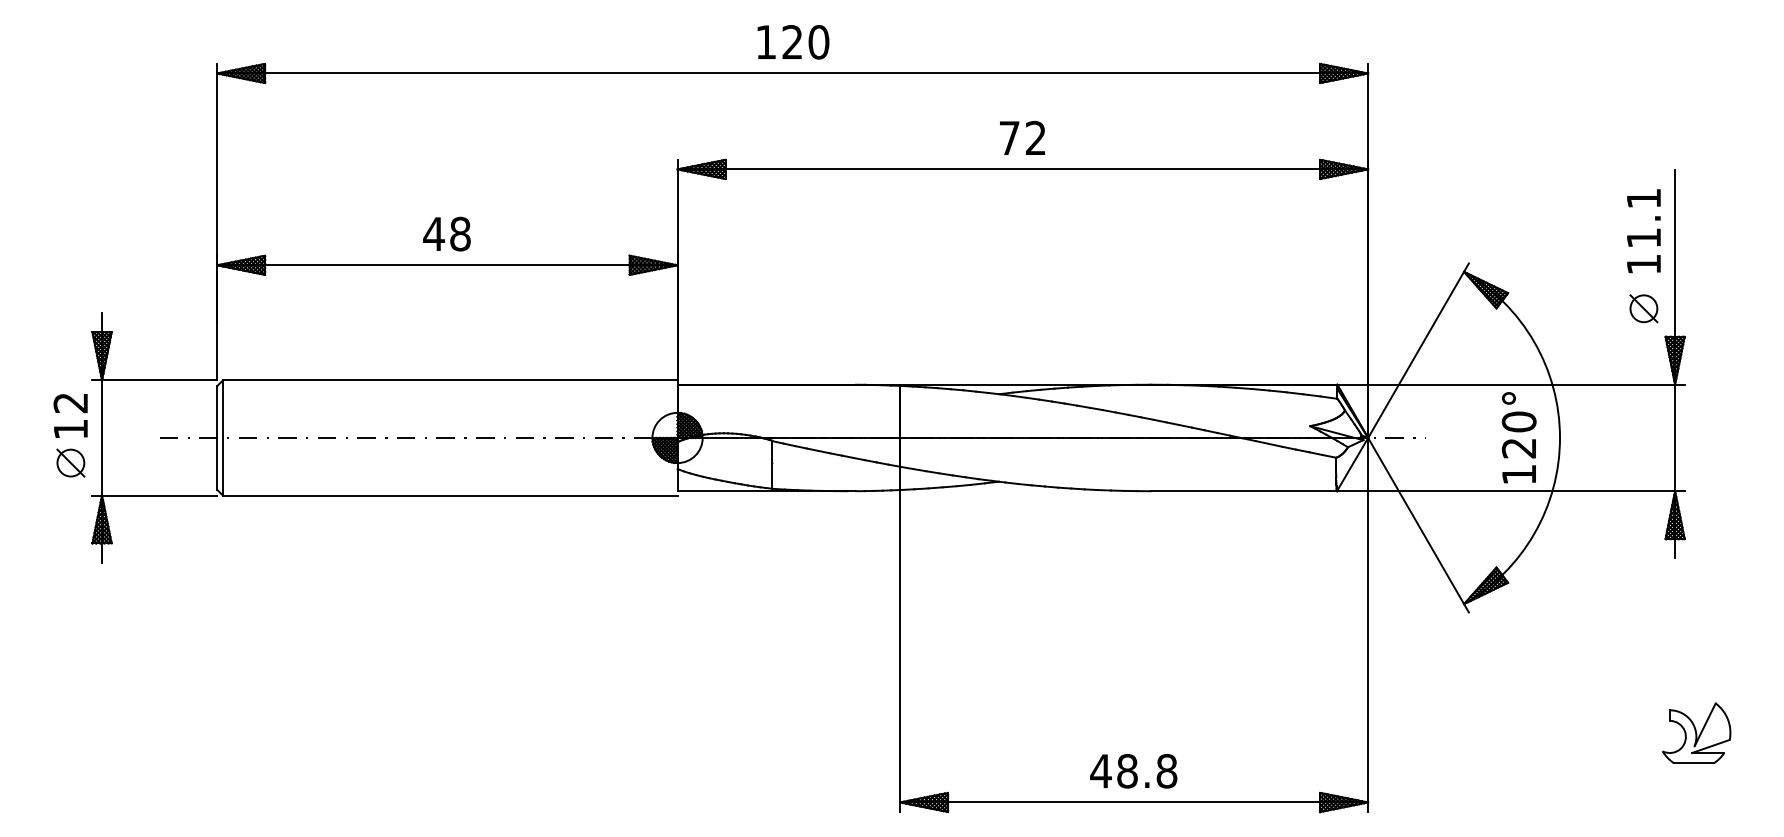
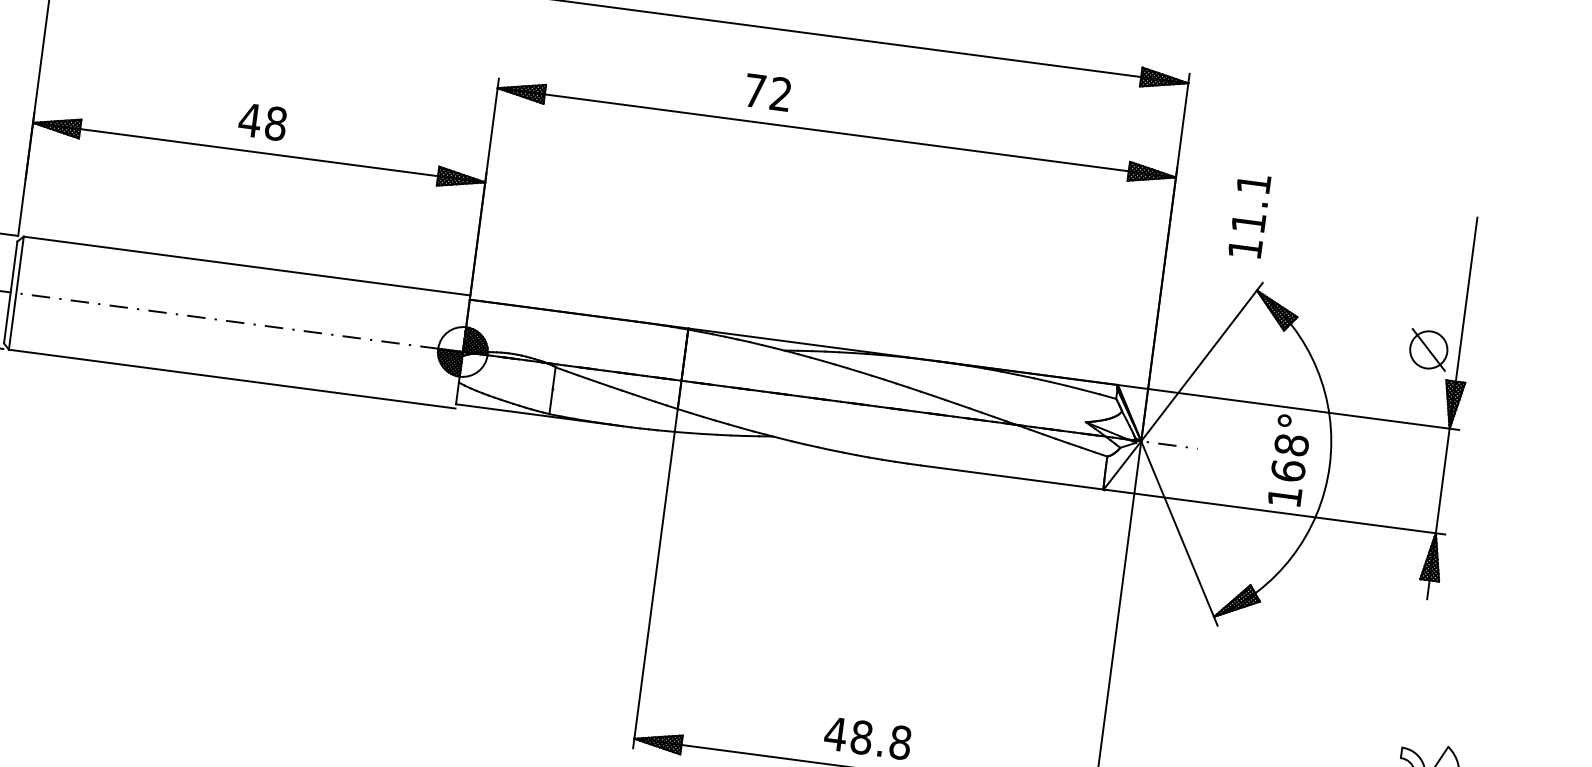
text: (1022, 137) -> (767, 91), moved
text: (1643, 231) -> (1249, 216), moved
part: (1643, 308) -> (1428, 349), size x1.4
text: (1518, 434) -> (1289, 457), 120° -> 168°

